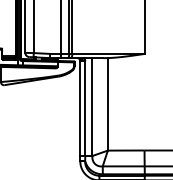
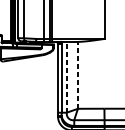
line: (107, 103) -> (77, 74), solid -> dashed
line: (92, 107) -> (66, 77), solid -> dashed

